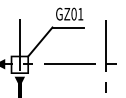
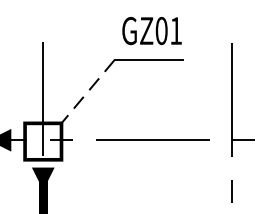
line: (40, 42) -> (88, 92), solid -> dashed

